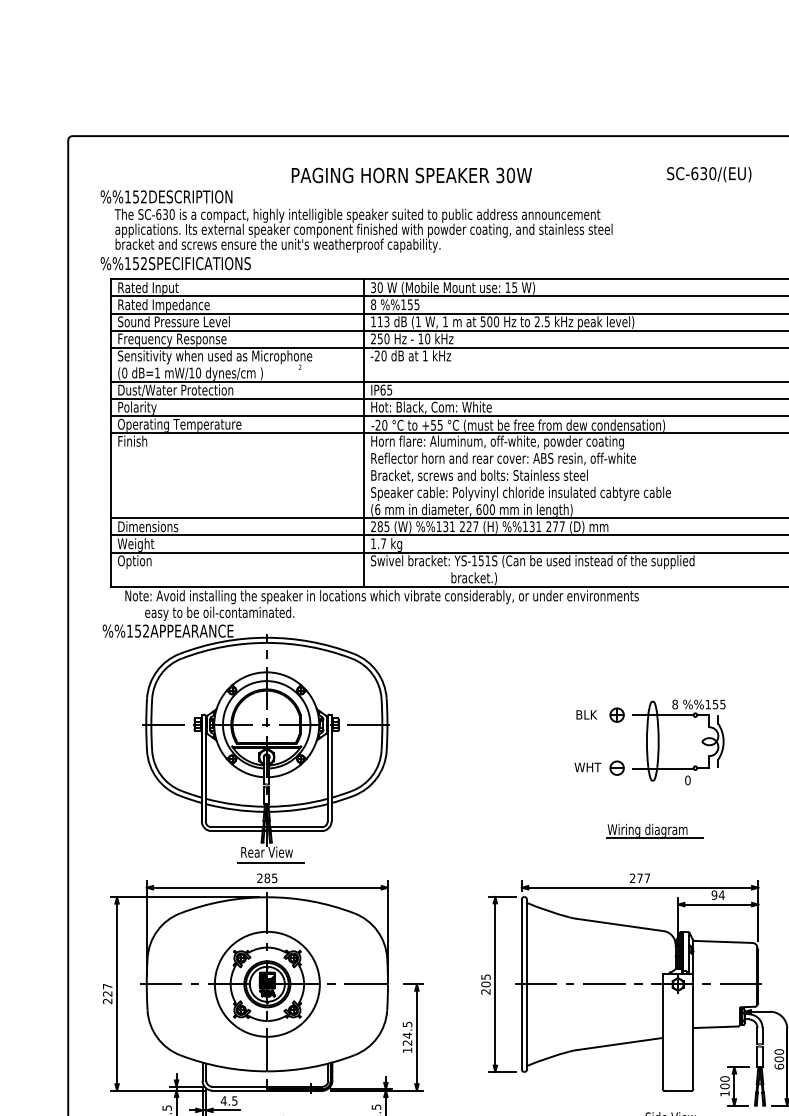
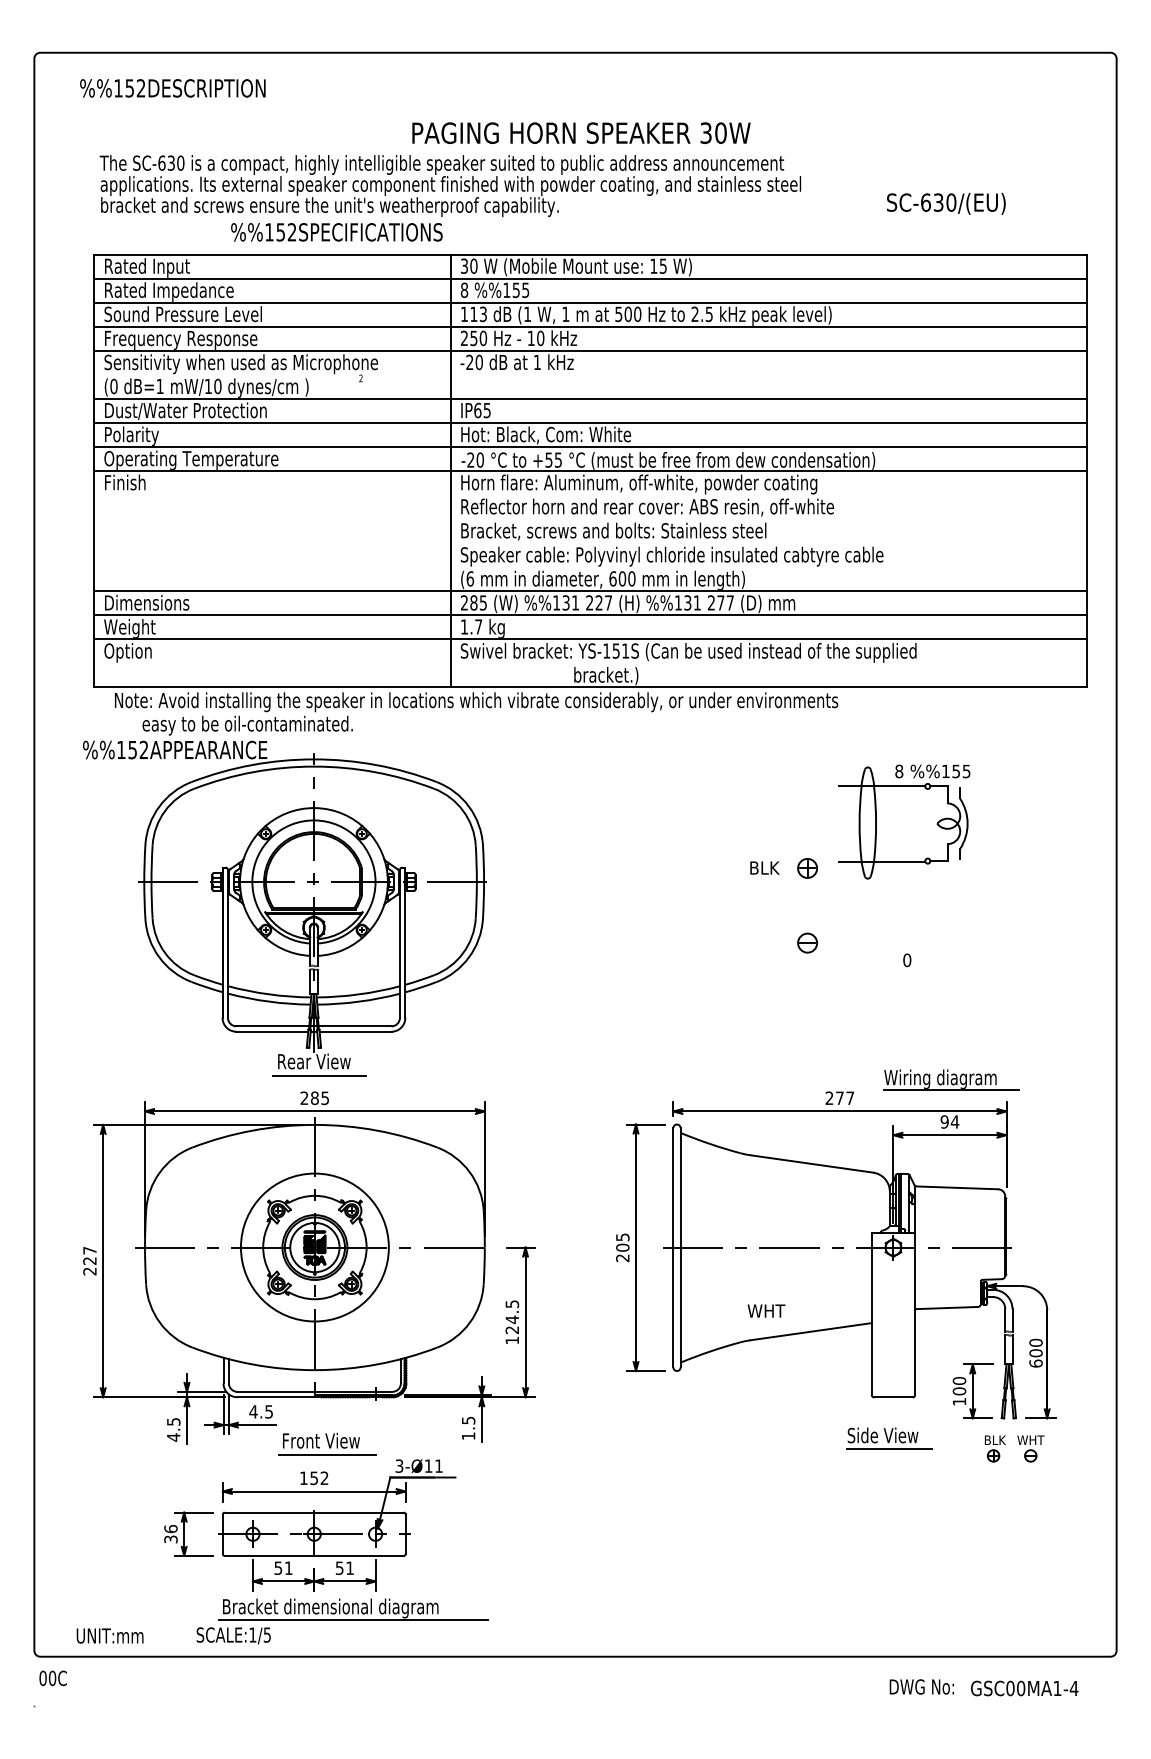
text: (411, 174) -> (581, 132), moved
text: (709, 174) -> (946, 203), moved
text: (166, 197) -> (172, 88), moved
text: (175, 263) -> (336, 232), moved
part: (678, 740) -> (904, 821), moved
text: (587, 767) -> (766, 1310), moved
part: (655, 830) -> (951, 1079), moved

